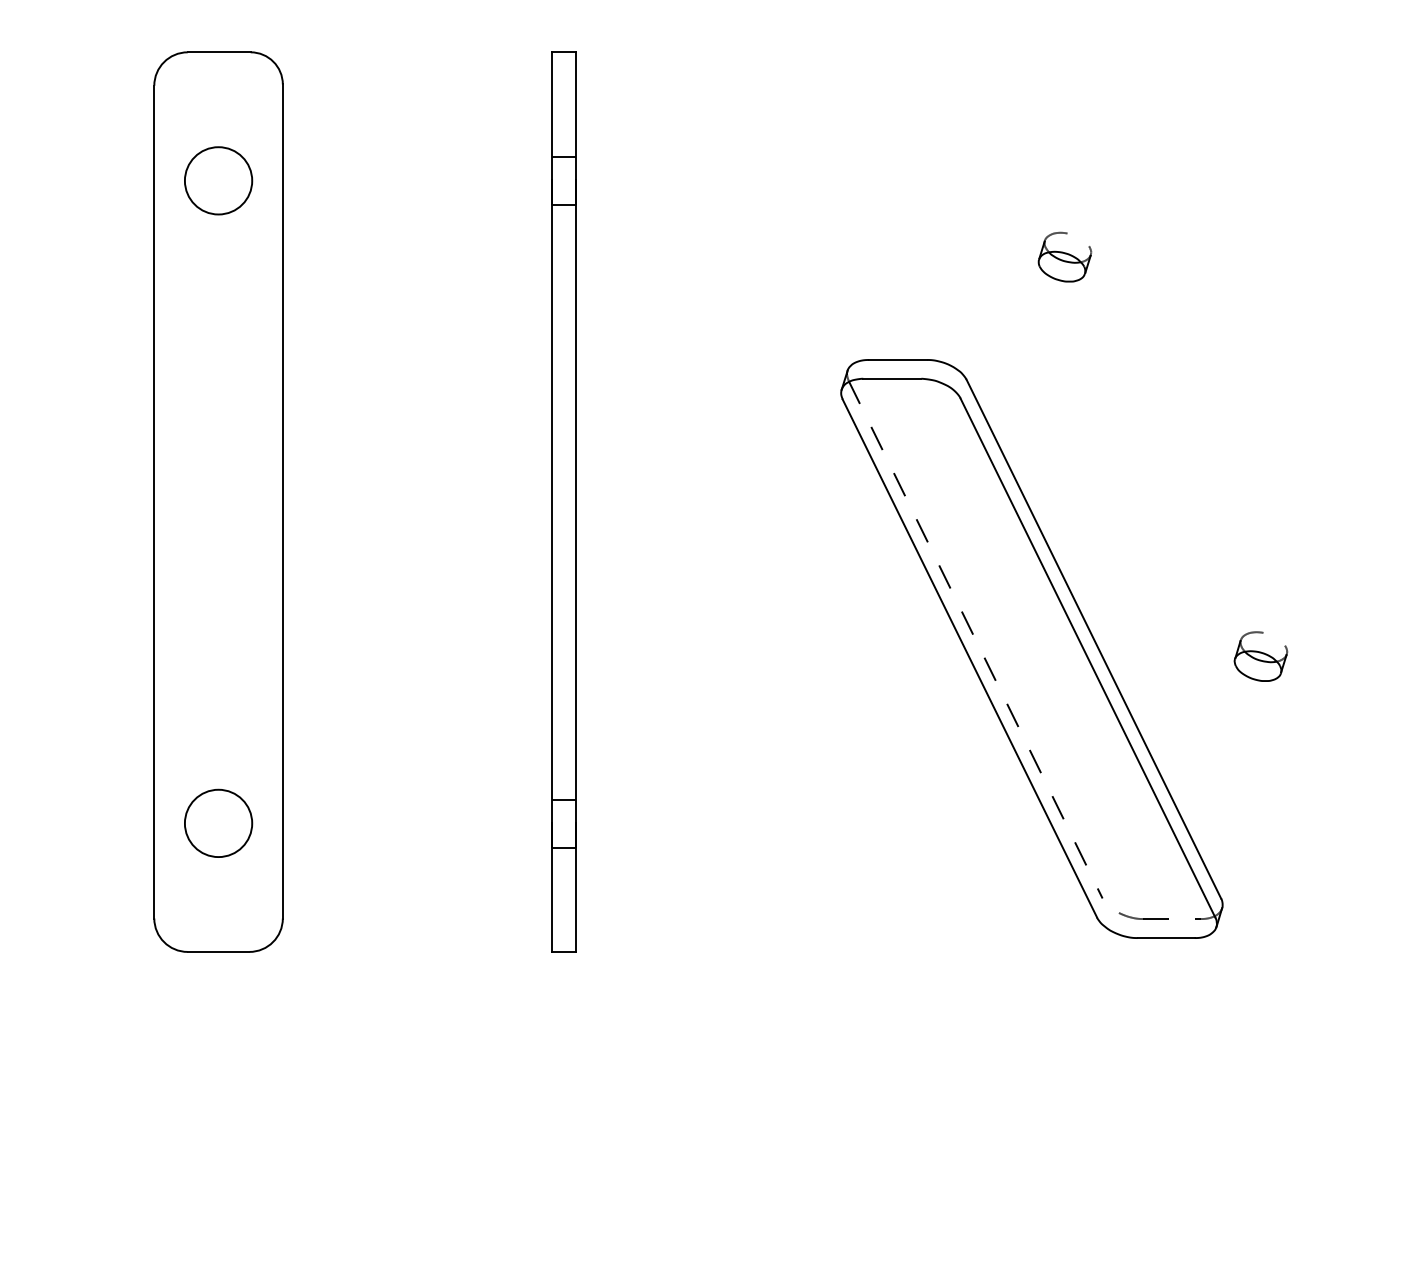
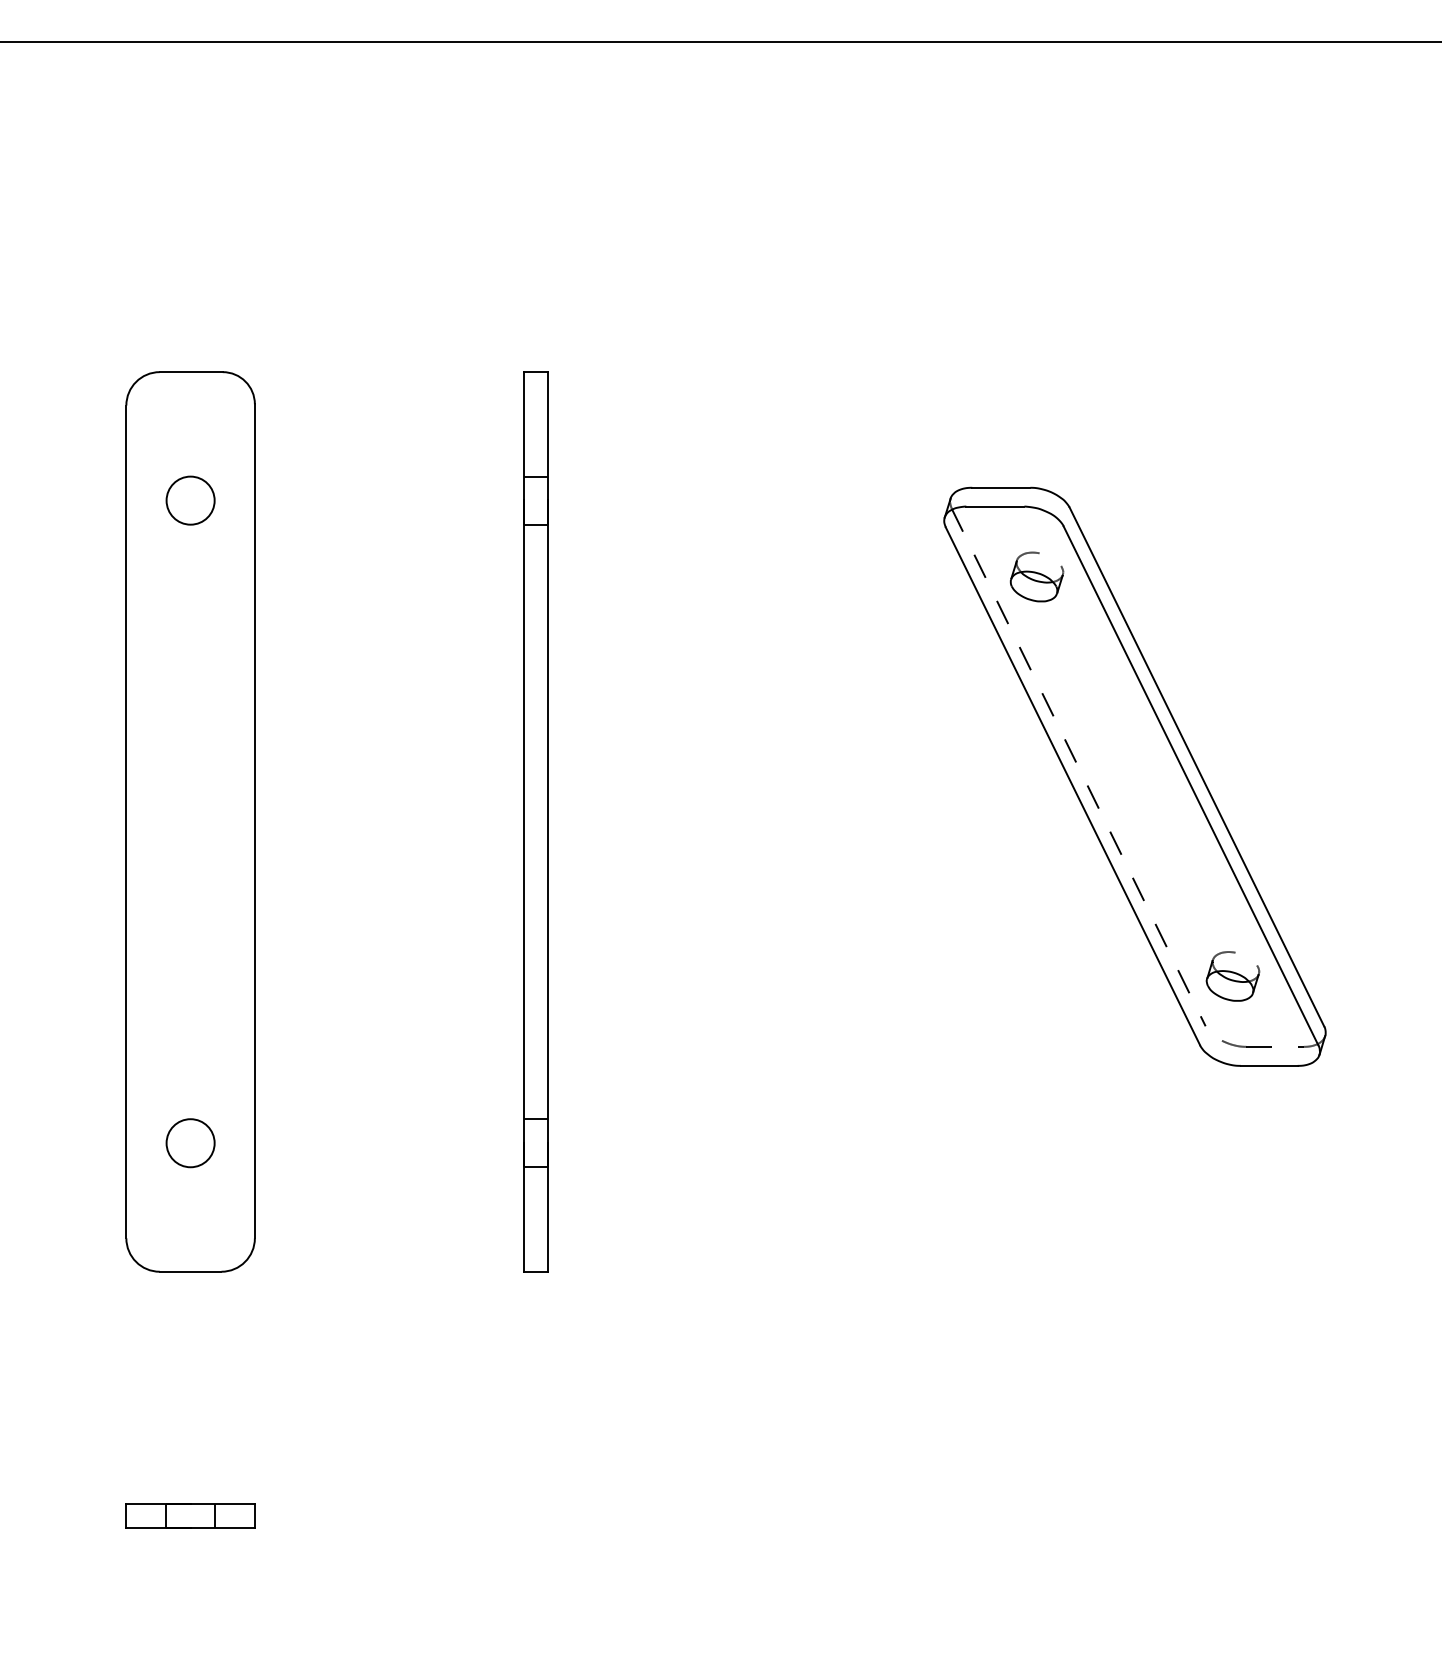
circle: (218, 180) -> (190, 500), size x0.71
part: (1031, 648) -> (1134, 776), moved
circle: (218, 823) -> (190, 1143), size x0.71
part: (218, 1195) -> (190, 1515), added

